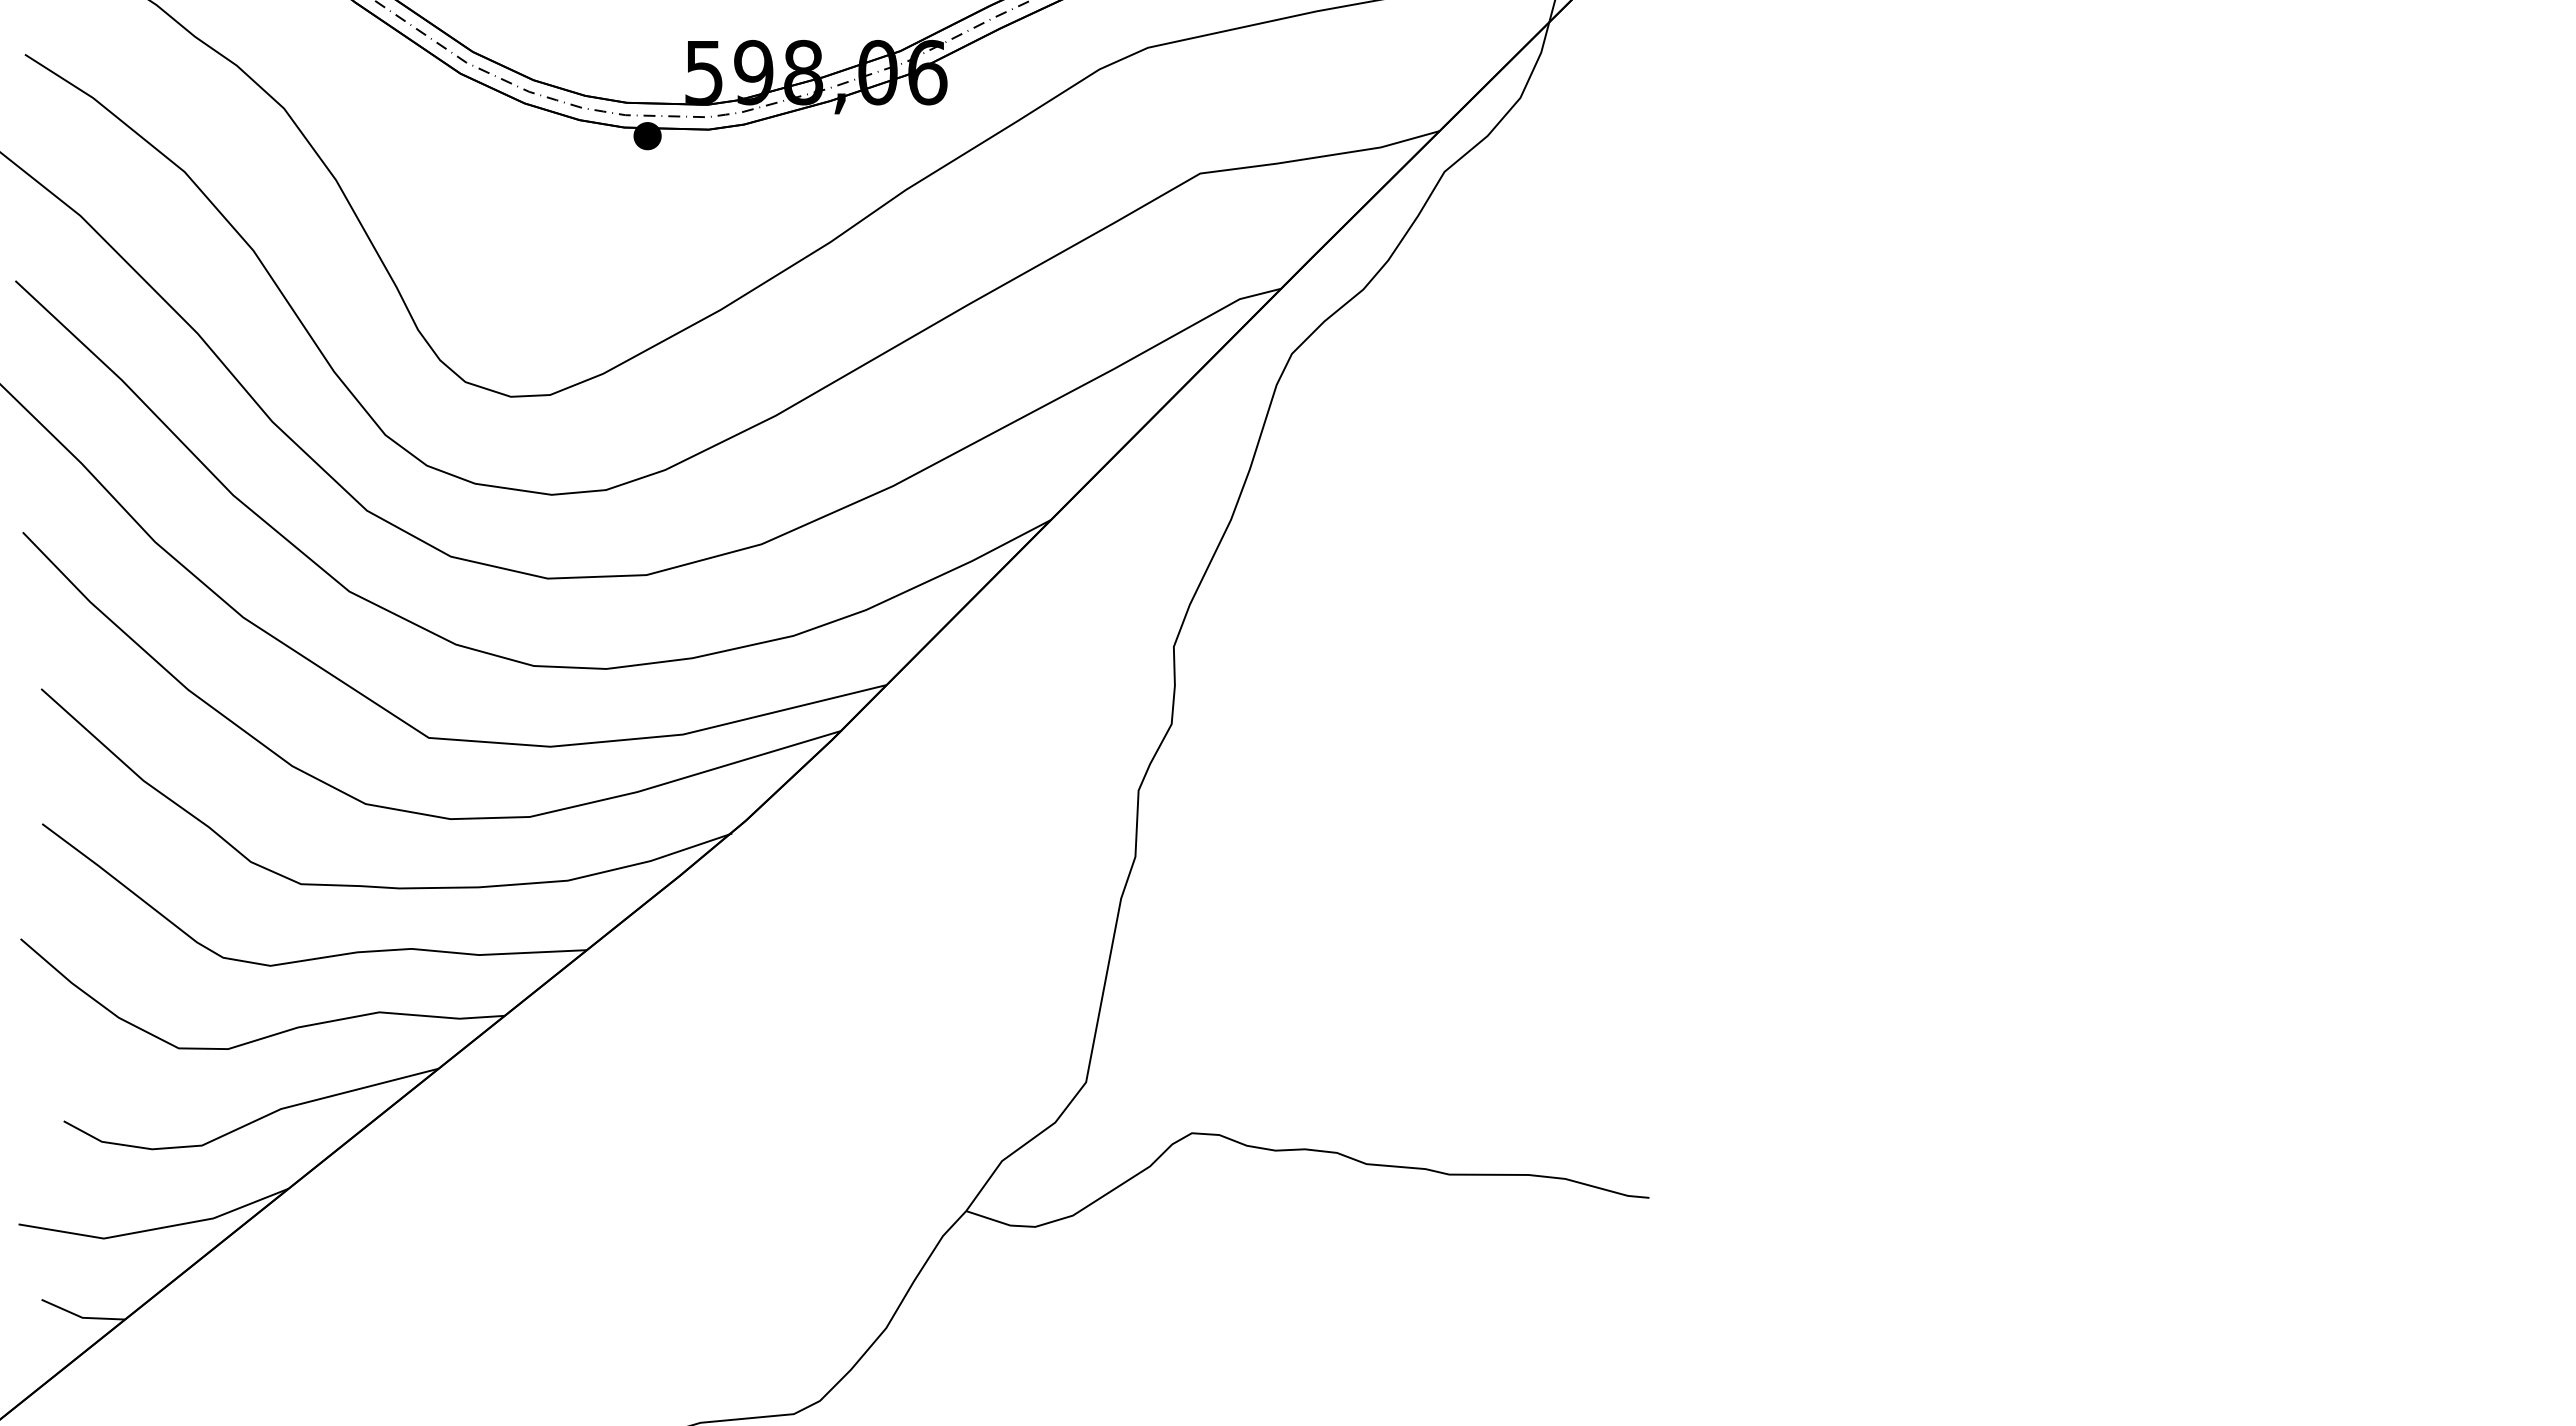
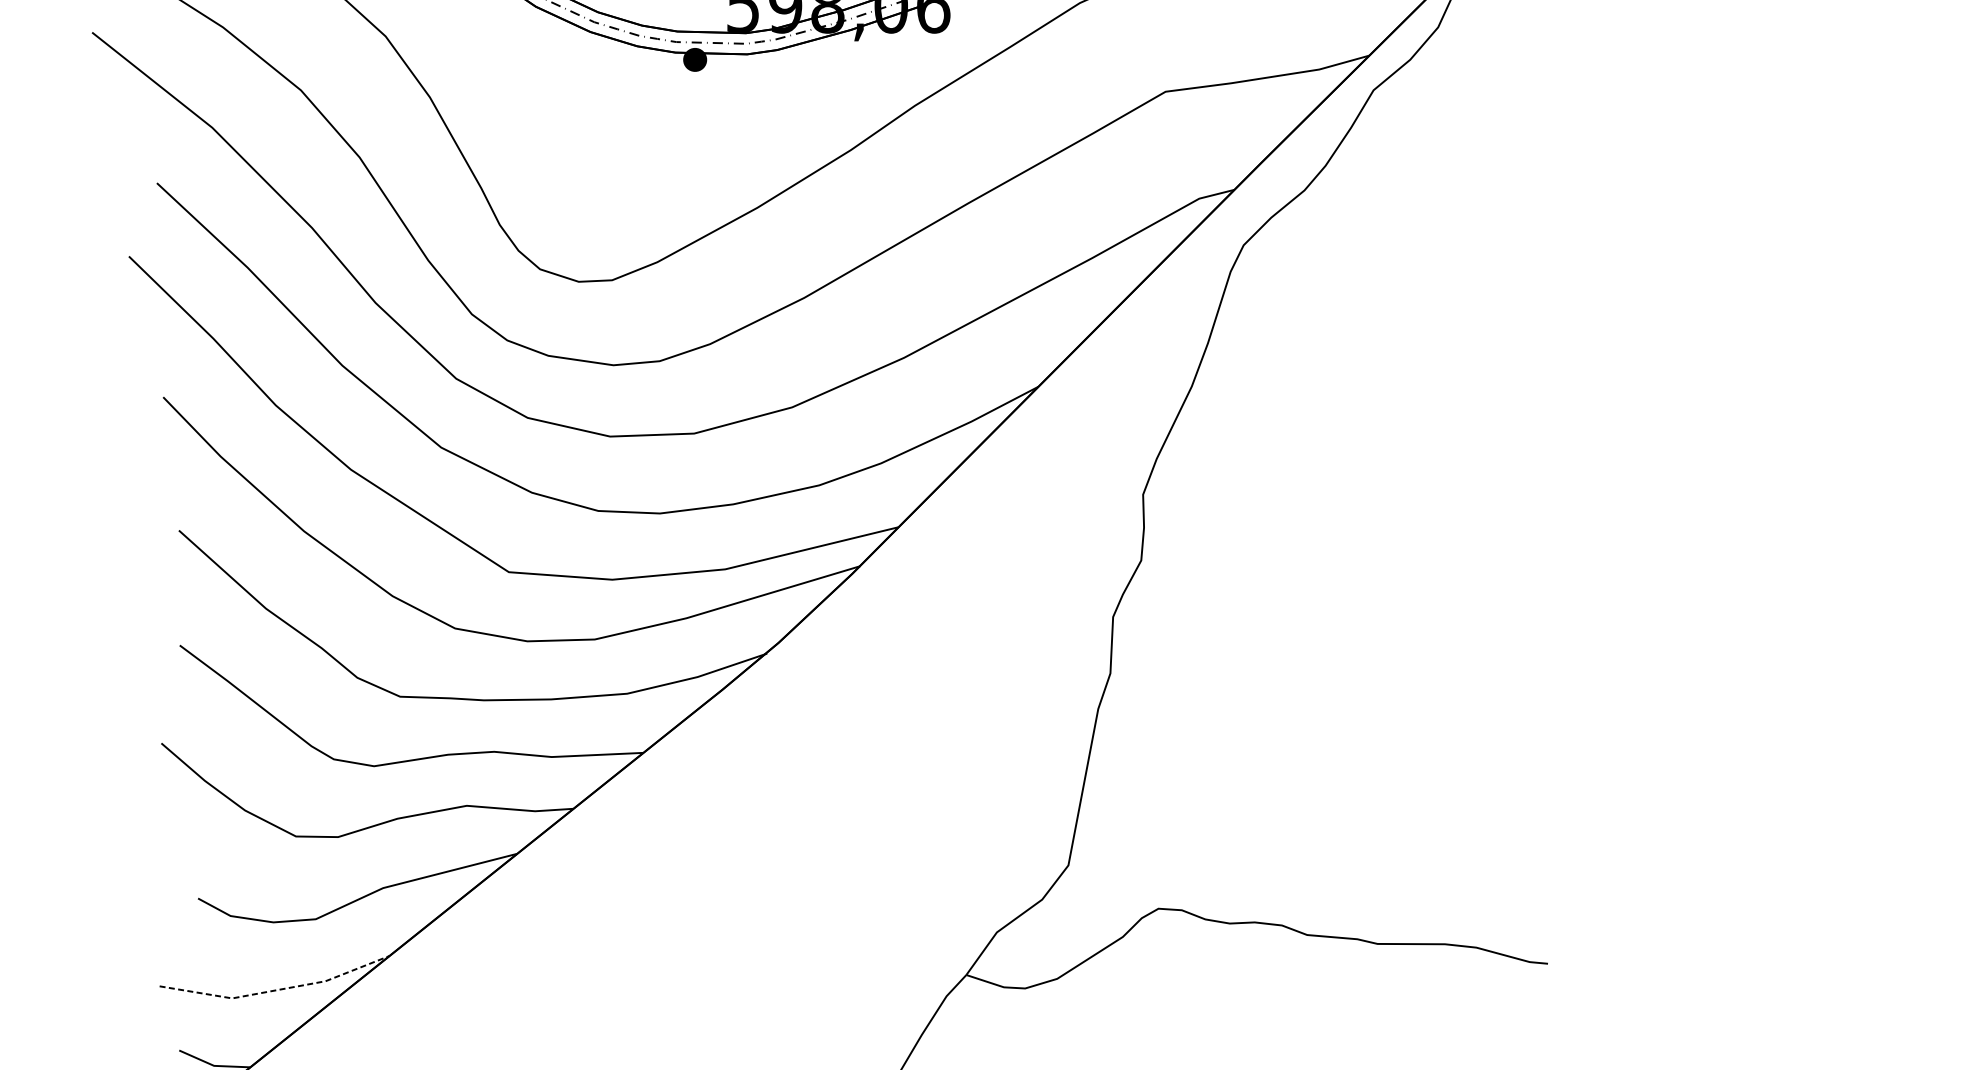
line: (155, 1229) -> (276, 990), solid -> dashed

